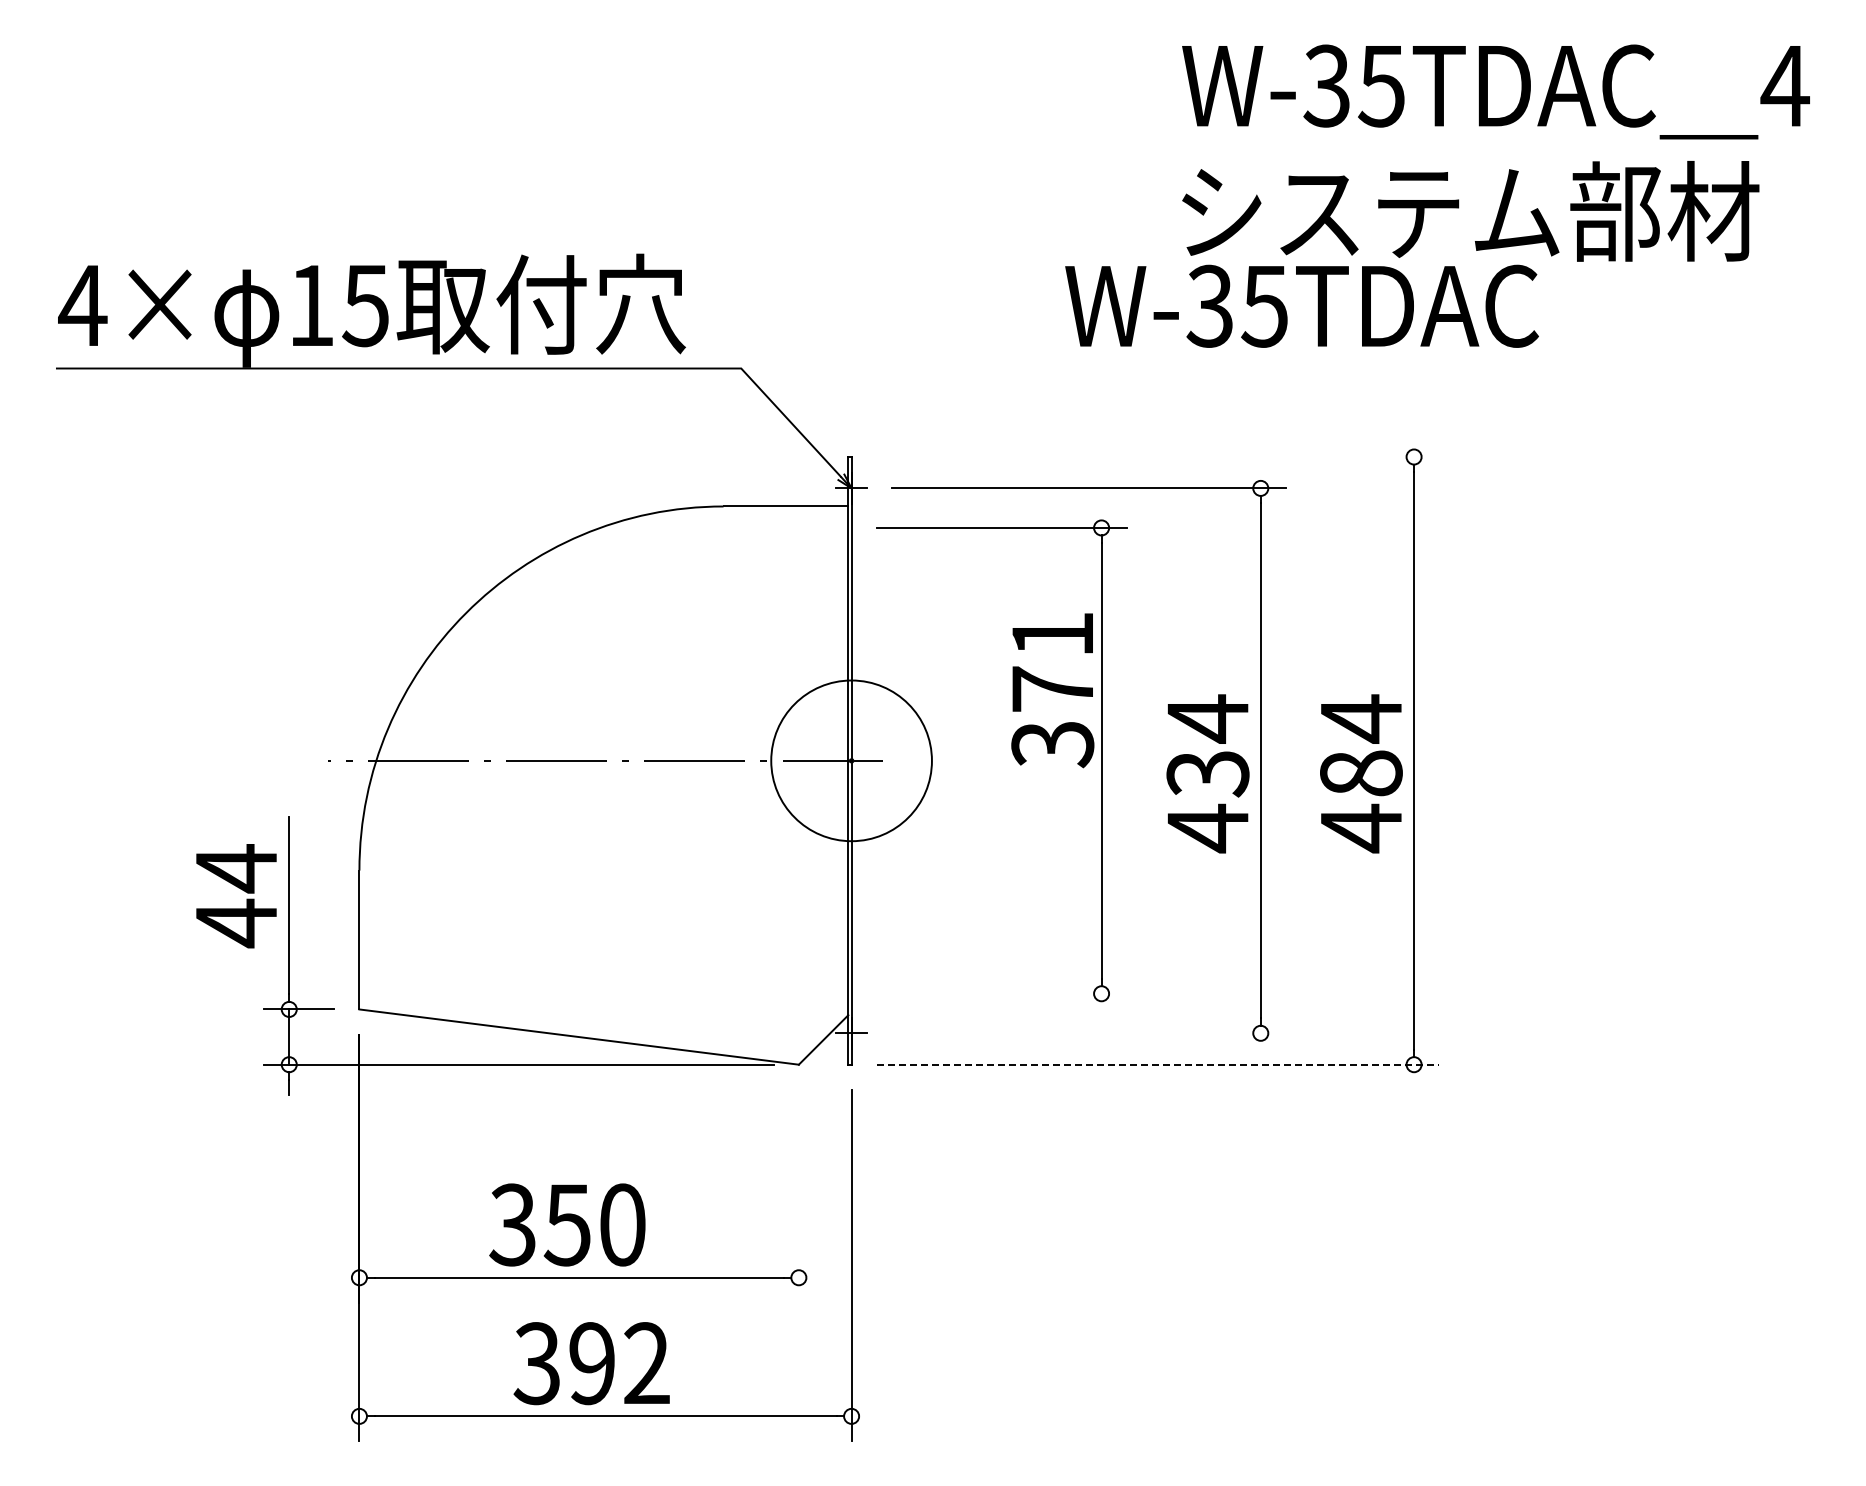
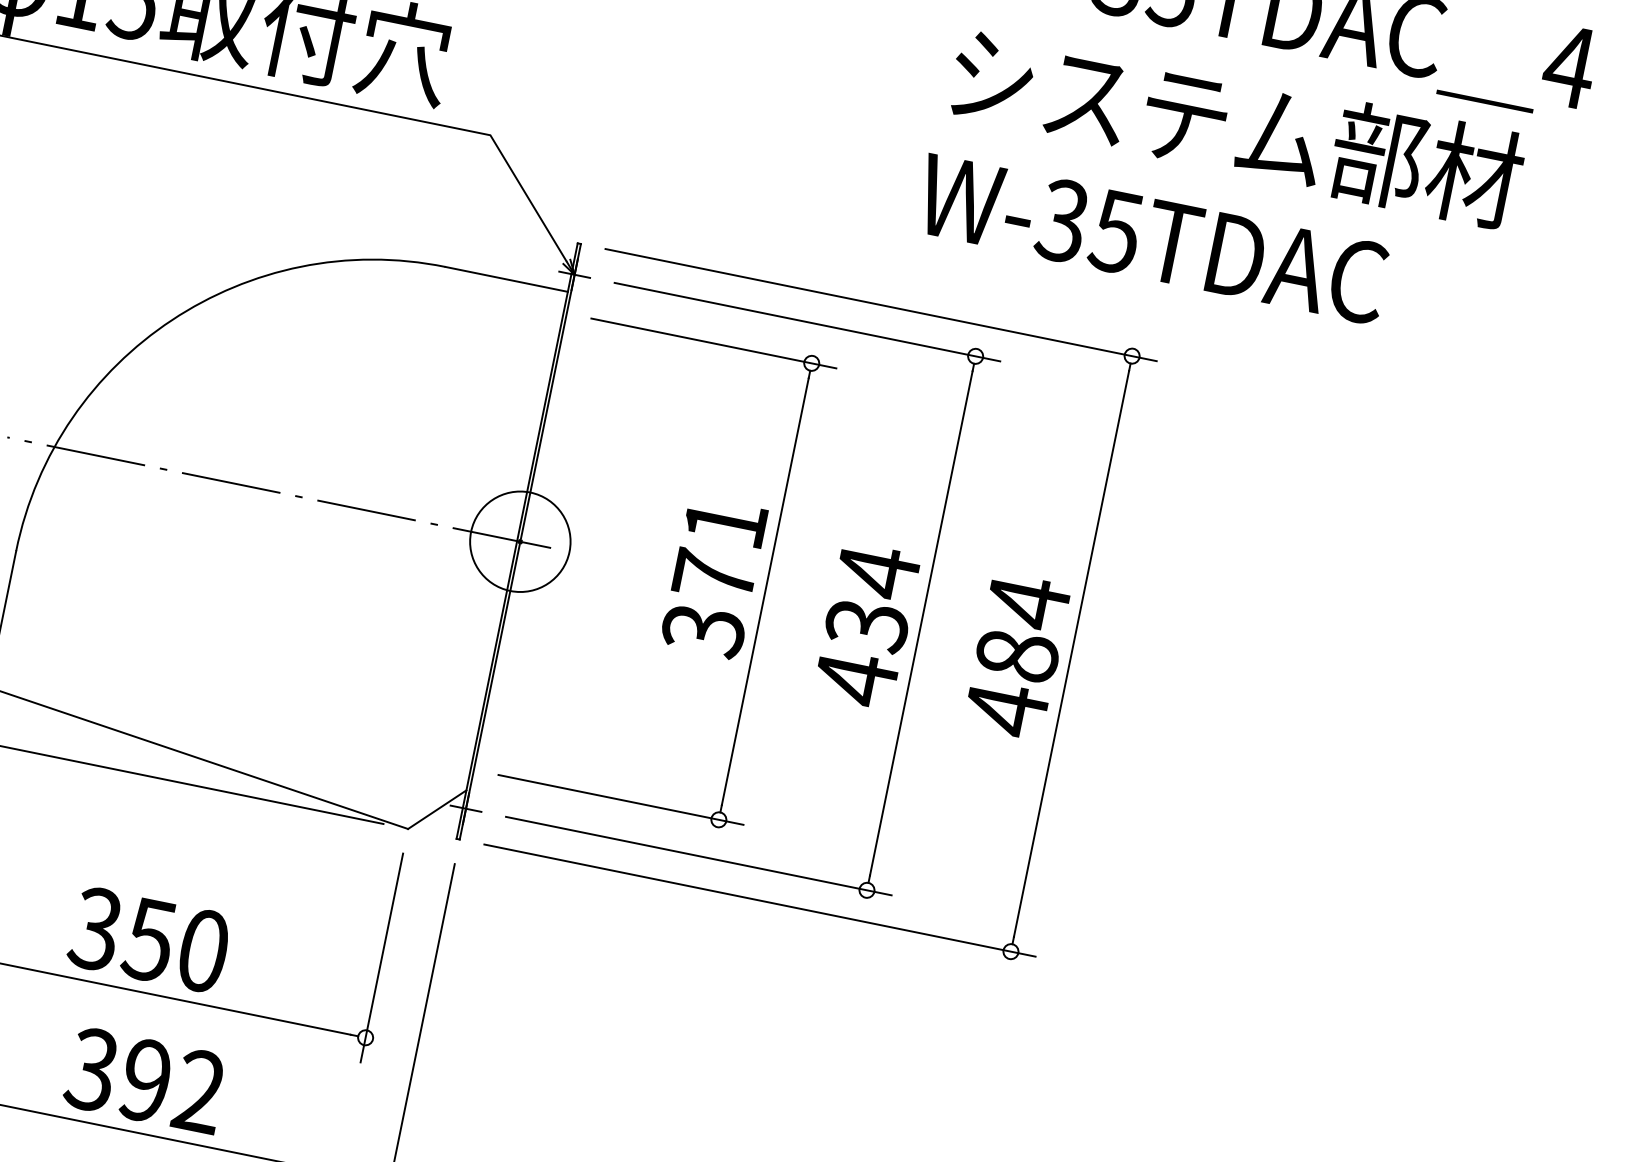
text: (1301, 305) -> (1152, 238), moved
line: (1157, 457) -> (880, 305), added
text: (1052, 690) -> (713, 577), moved
circle: (851, 760) -> (520, 541), size x0.62
line: (1001, 993) -> (620, 799), added
line: (1088, 1033) -> (698, 856), added
line: (1158, 1064) -> (760, 900), dashed -> solid
line: (798, 1195) -> (381, 957), added

